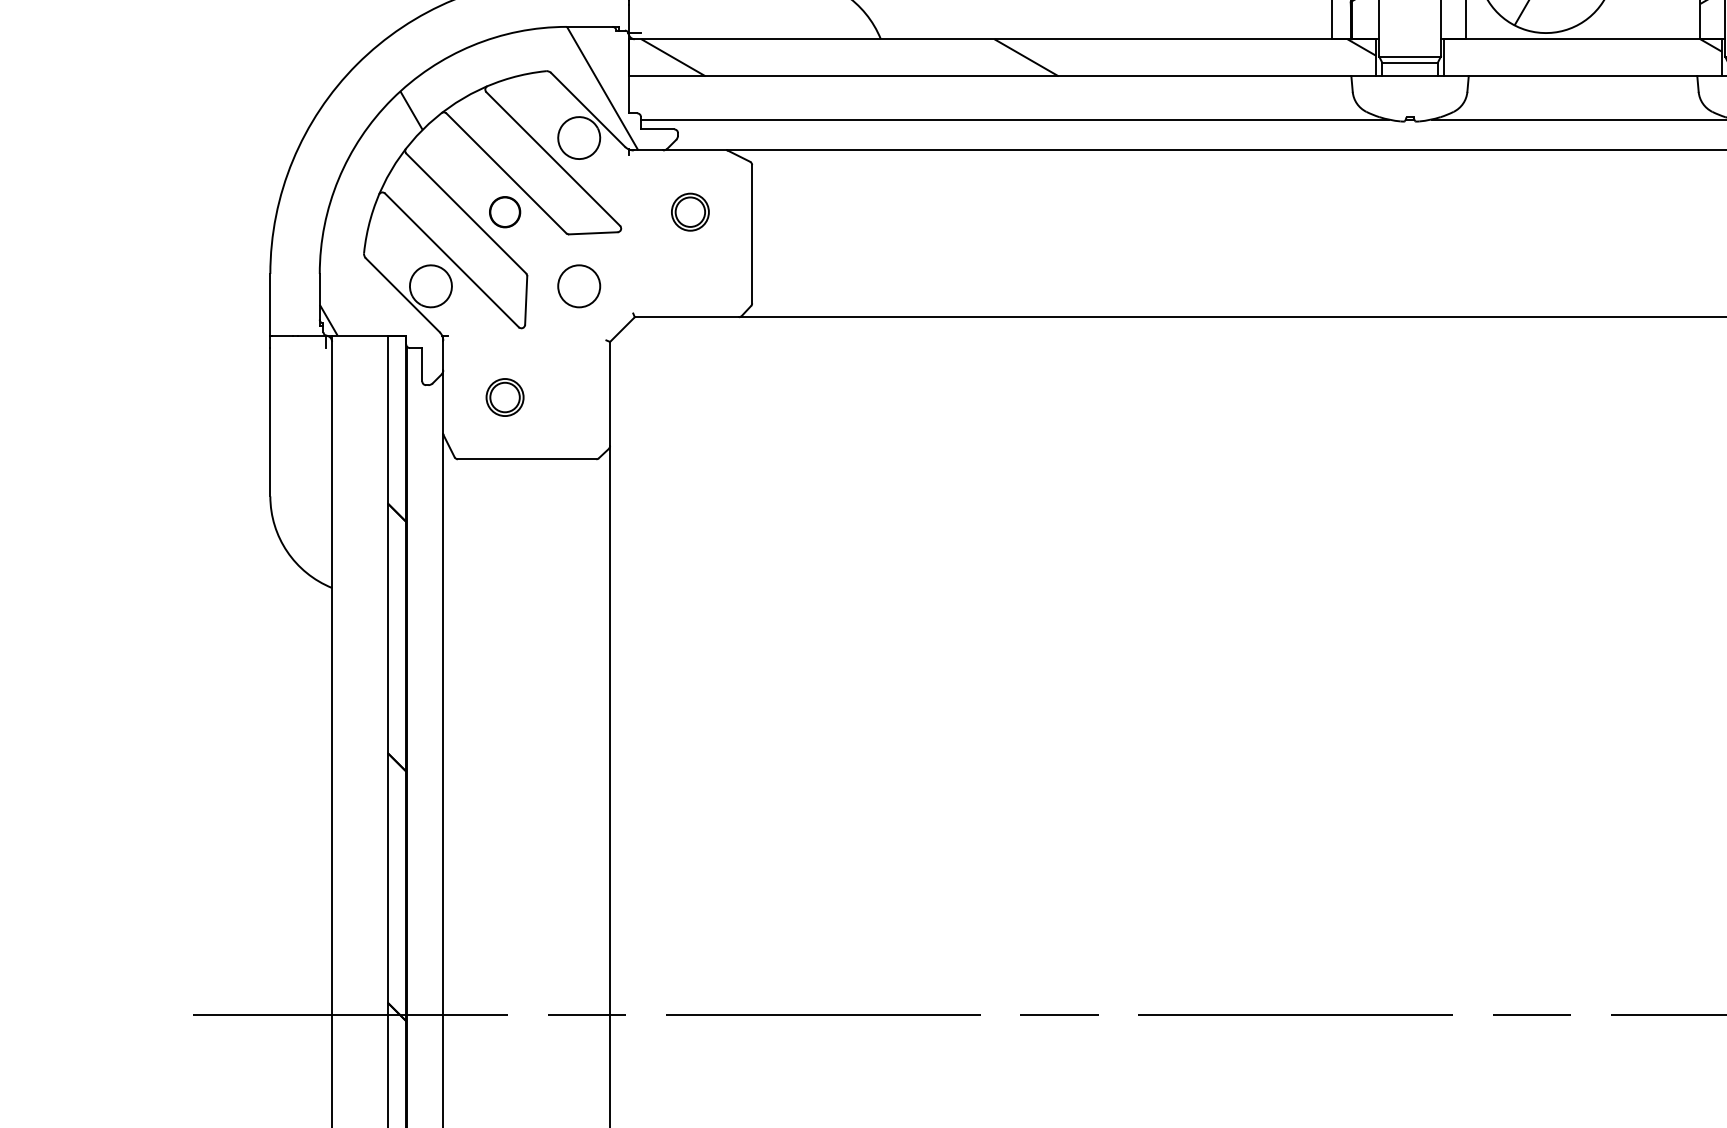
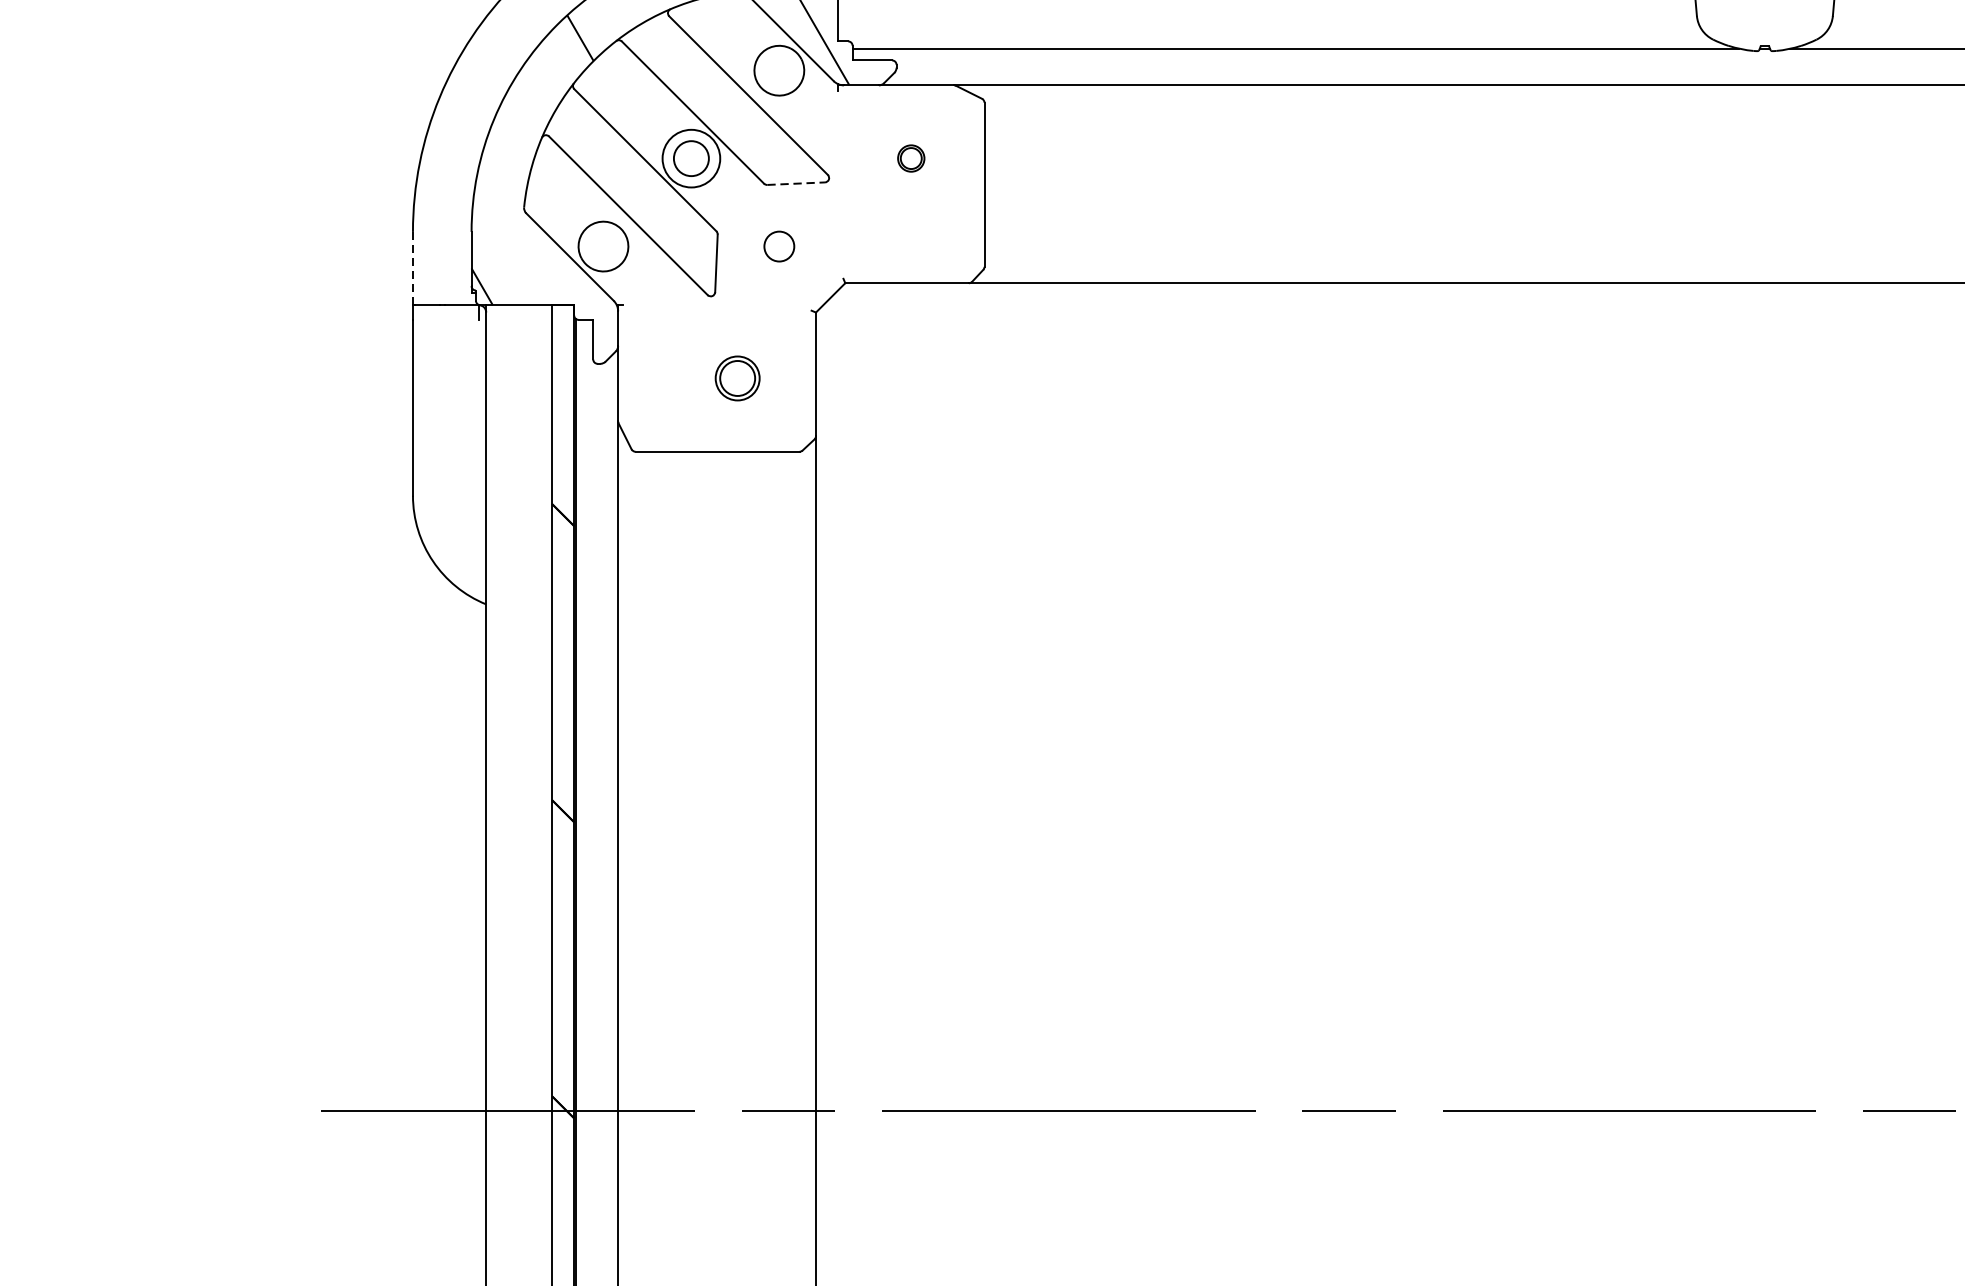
part: (690, 211) -> (911, 157), size x0.6
circle: (504, 212) -> (690, 158), size x1.6
line: (593, 233) -> (796, 183), solid -> dashed
circle: (579, 286) -> (779, 246), size x0.6
line: (270, 304) -> (413, 268), solid -> dashed
part: (504, 397) -> (736, 378), moved

